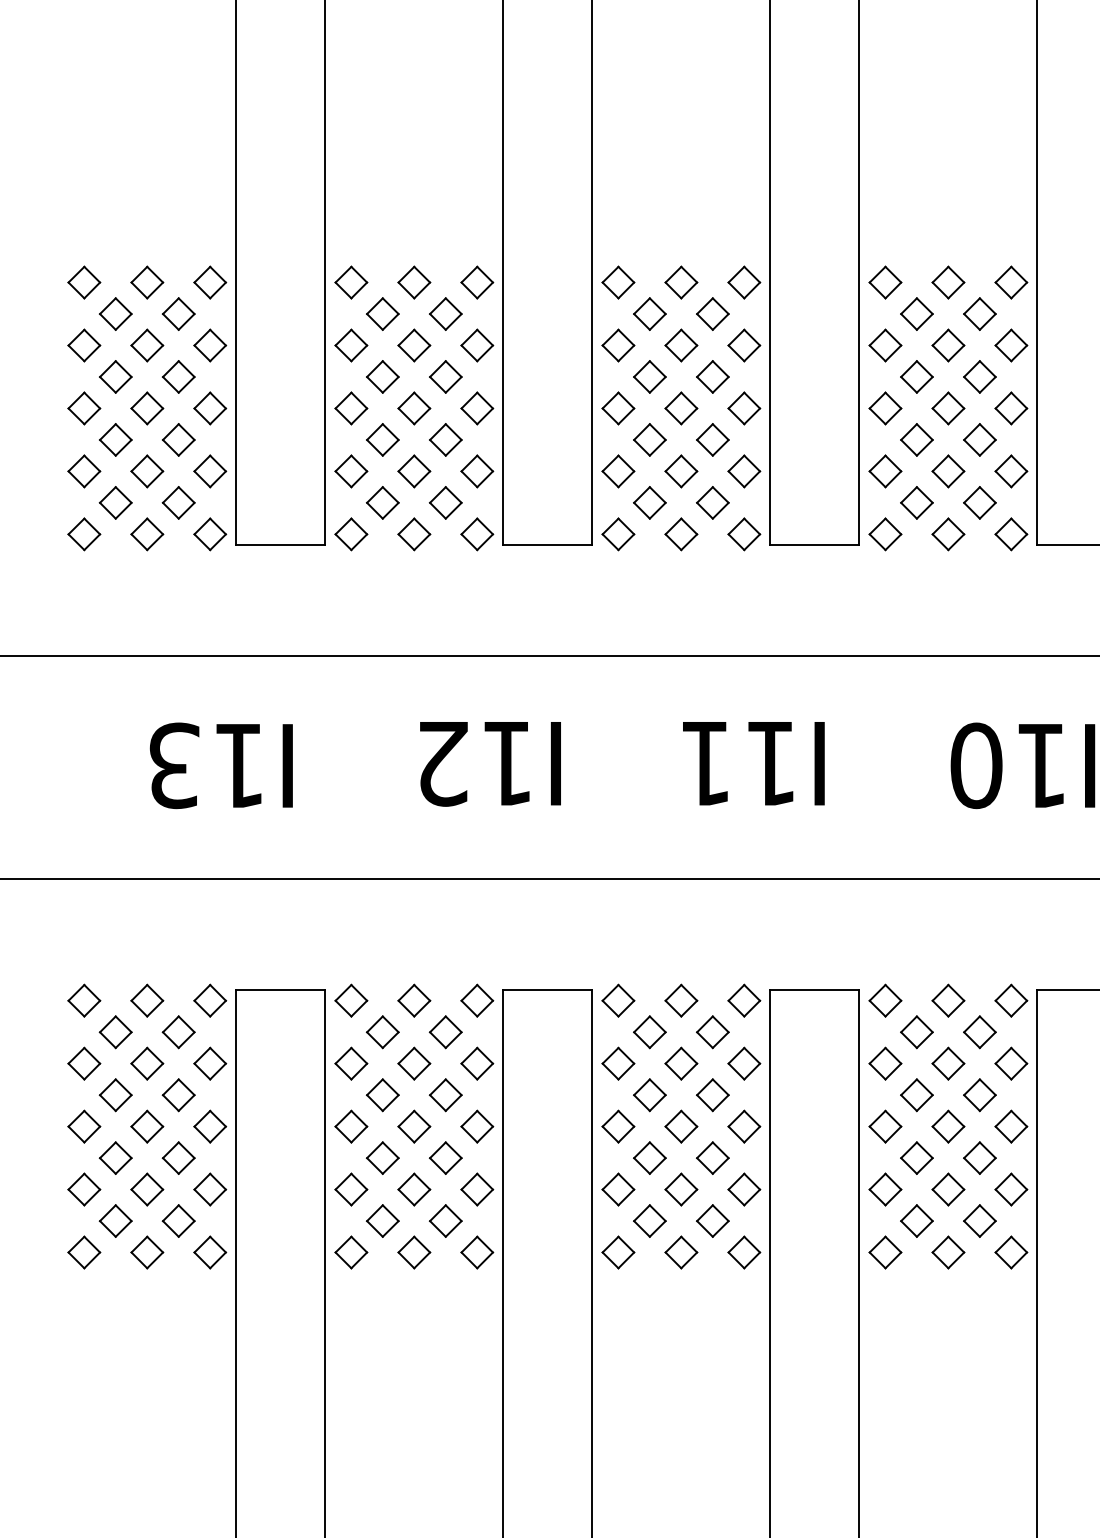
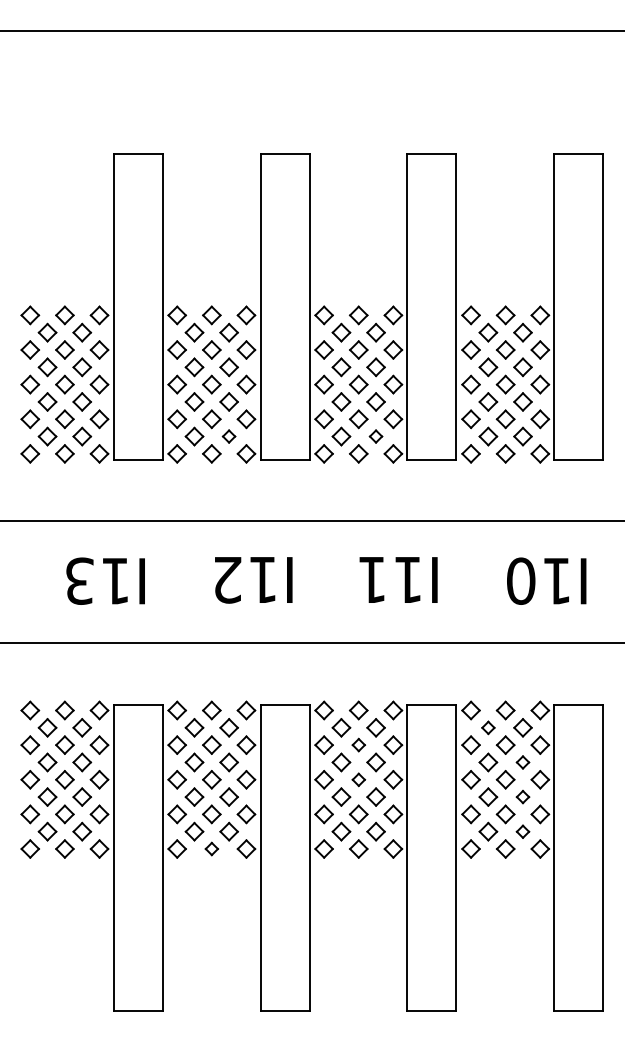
part: (444, 502) -> (228, 436), size x0.7
part: (711, 502) -> (375, 436), size x0.7
part: (917, 1031) -> (488, 727), size x0.7
part: (680, 1062) -> (358, 744), size x0.7
part: (978, 1095) -> (522, 762), size x0.7
part: (680, 1126) -> (358, 779), size x0.7
part: (978, 1157) -> (522, 796), size x0.7
part: (978, 1220) -> (522, 831), size x0.7
part: (413, 1251) -> (211, 848), size x0.7

